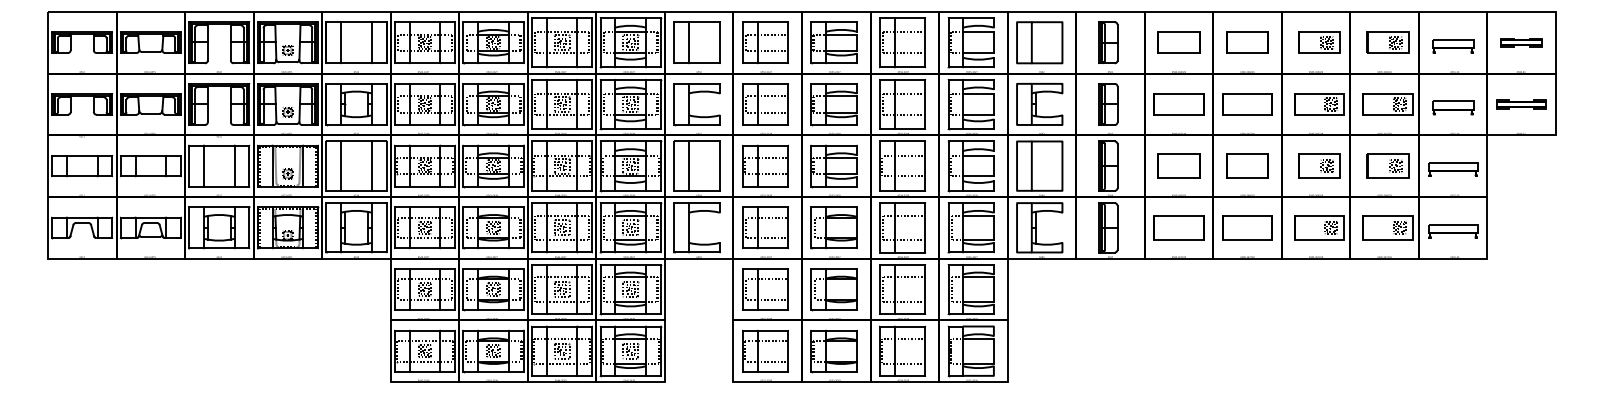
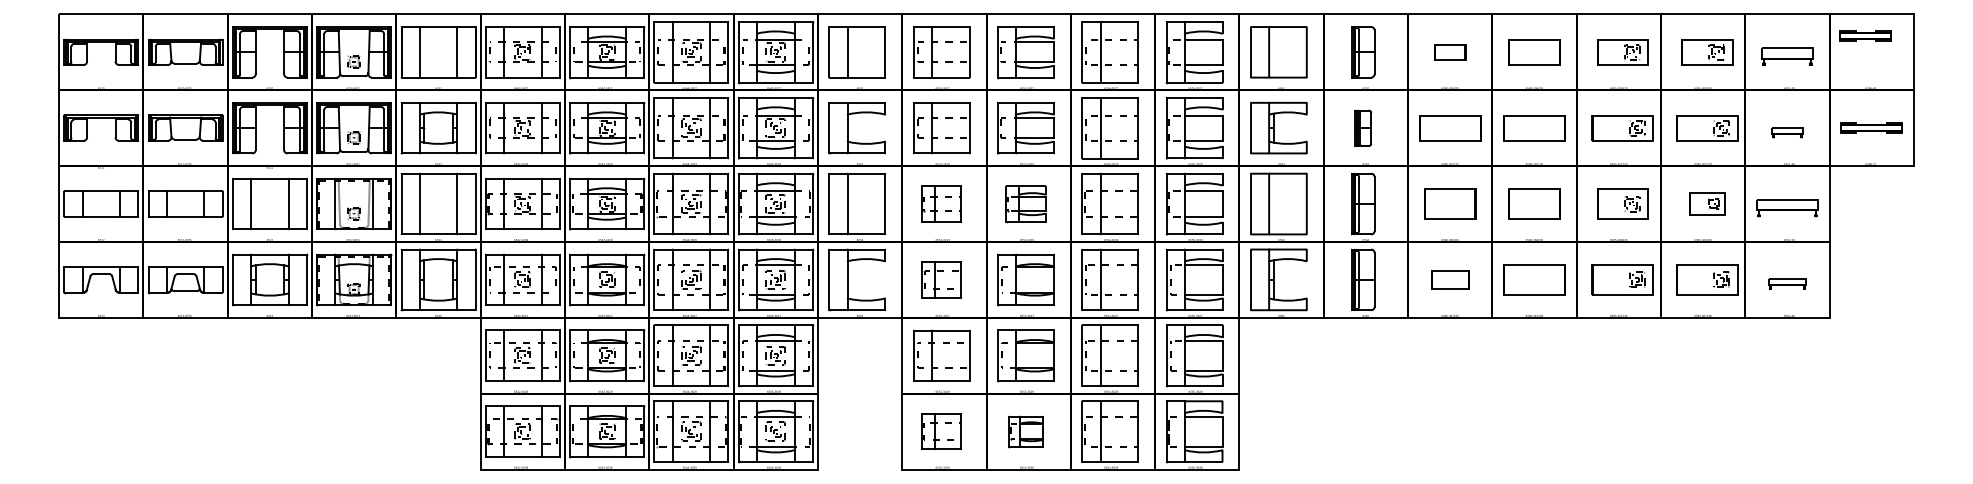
part: (1179, 42) -> (1450, 52), size x0.6
part: (1521, 42) -> (1865, 35), moved
part: (1108, 104) -> (1363, 128), size x0.7
part: (1453, 107) -> (1787, 132), size x0.6
part: (1388, 165) -> (1707, 203), size x0.7
part: (765, 166) -> (941, 204), size x0.7
part: (833, 166) -> (1025, 204), size x0.7
part: (765, 227) -> (941, 279), size x0.7
part: (1179, 227) -> (1450, 279), size x0.6
part: (1453, 230) -> (1787, 283), size x0.6
part: (765, 351) -> (941, 431), size x0.7
part: (833, 351) -> (1025, 431), size x0.6

